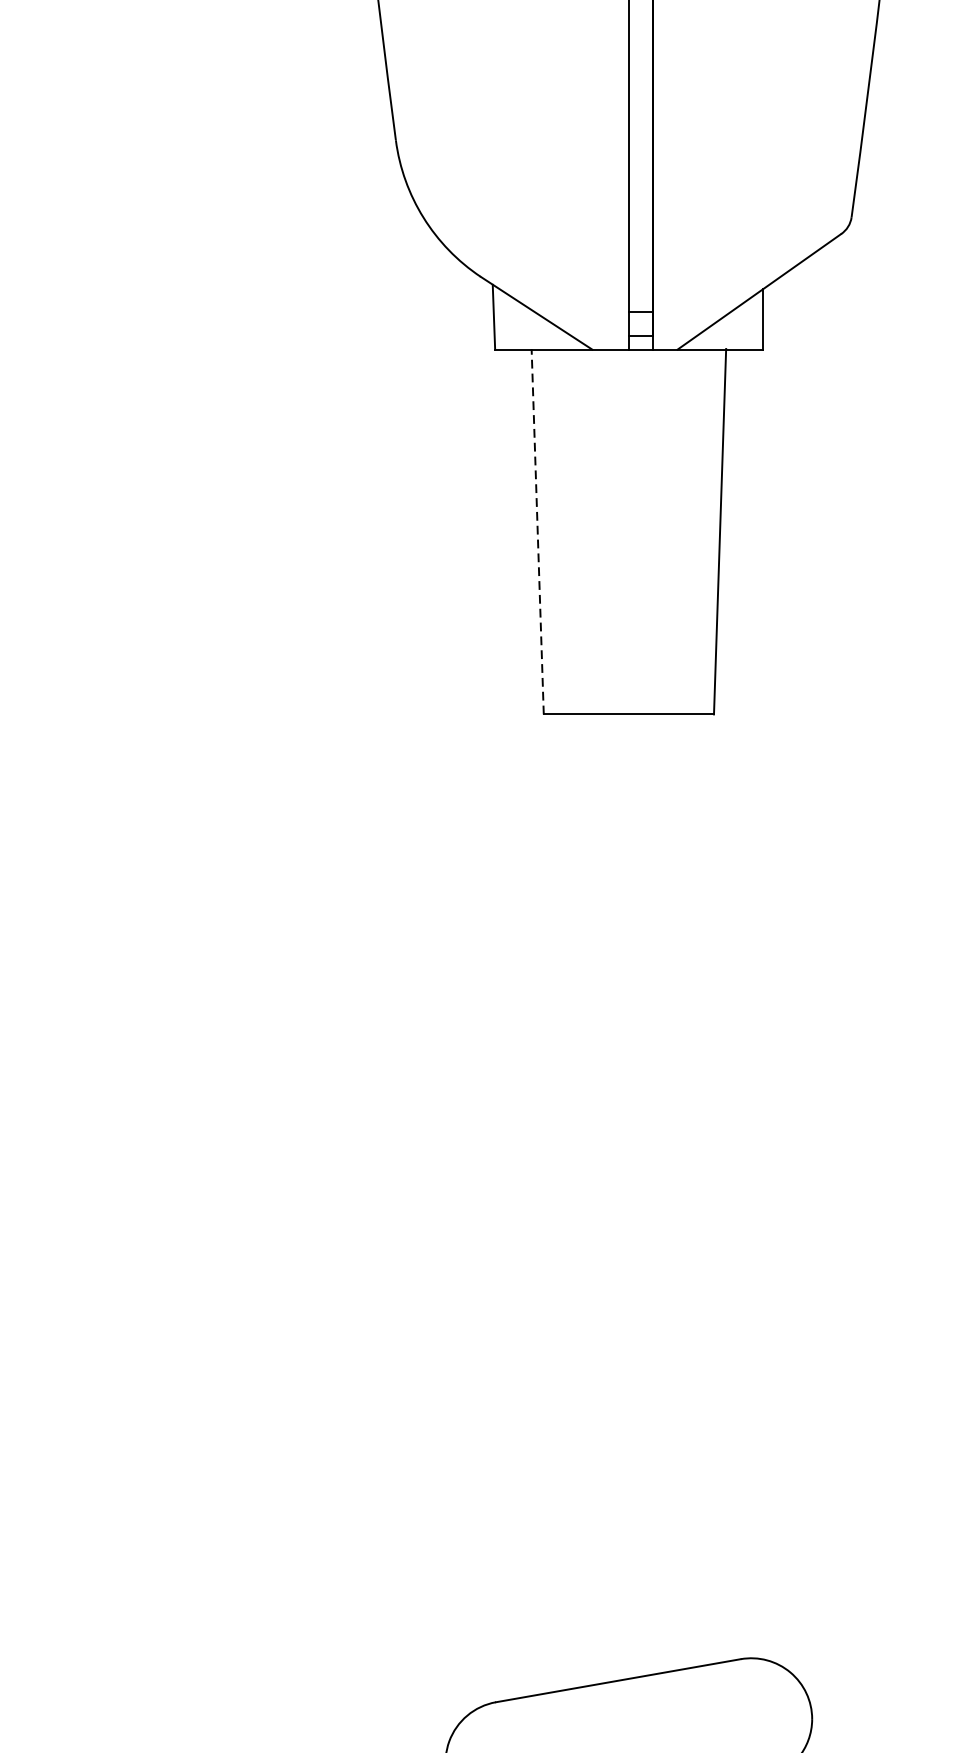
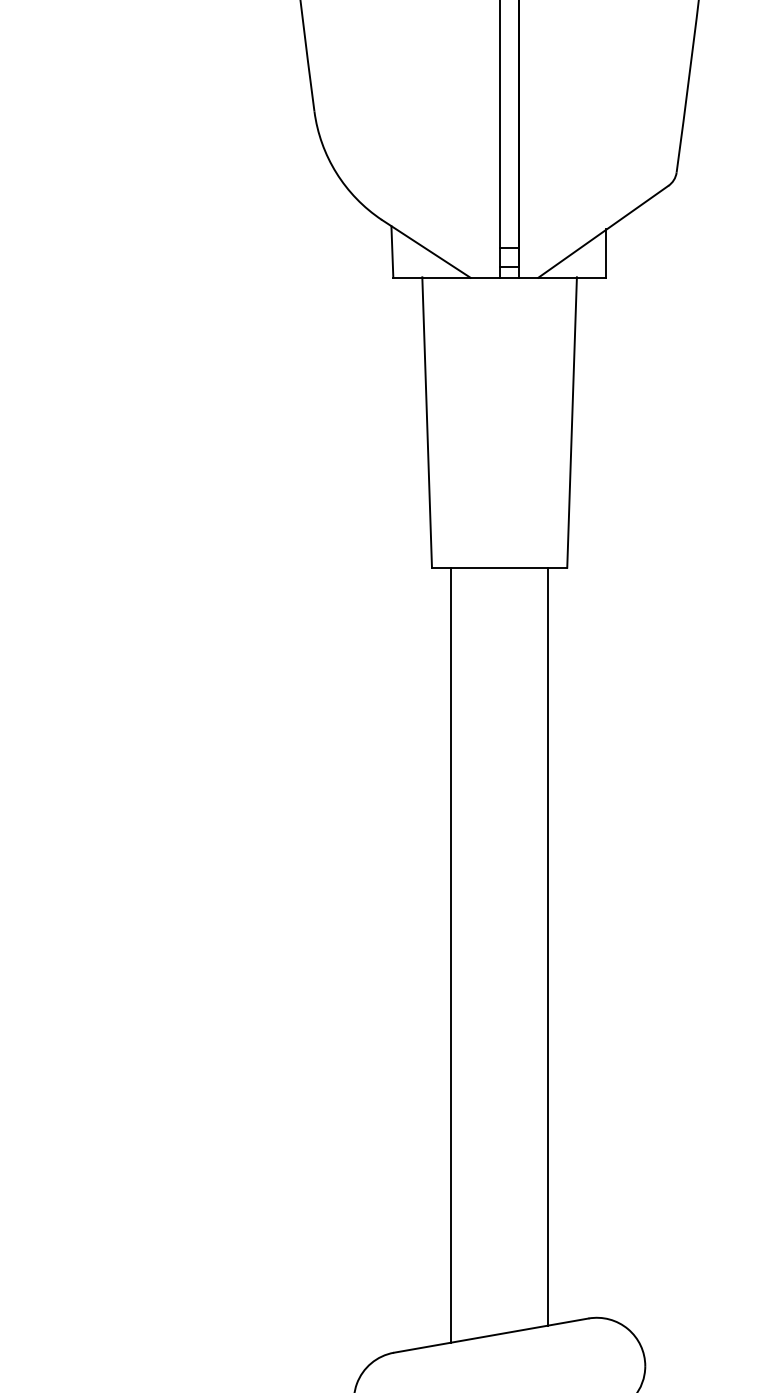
line: (538, 531) -> (427, 422), dashed -> solid
line: (689, 1191) -> (547, 946), added
line: (568, 1201) -> (451, 954), added

